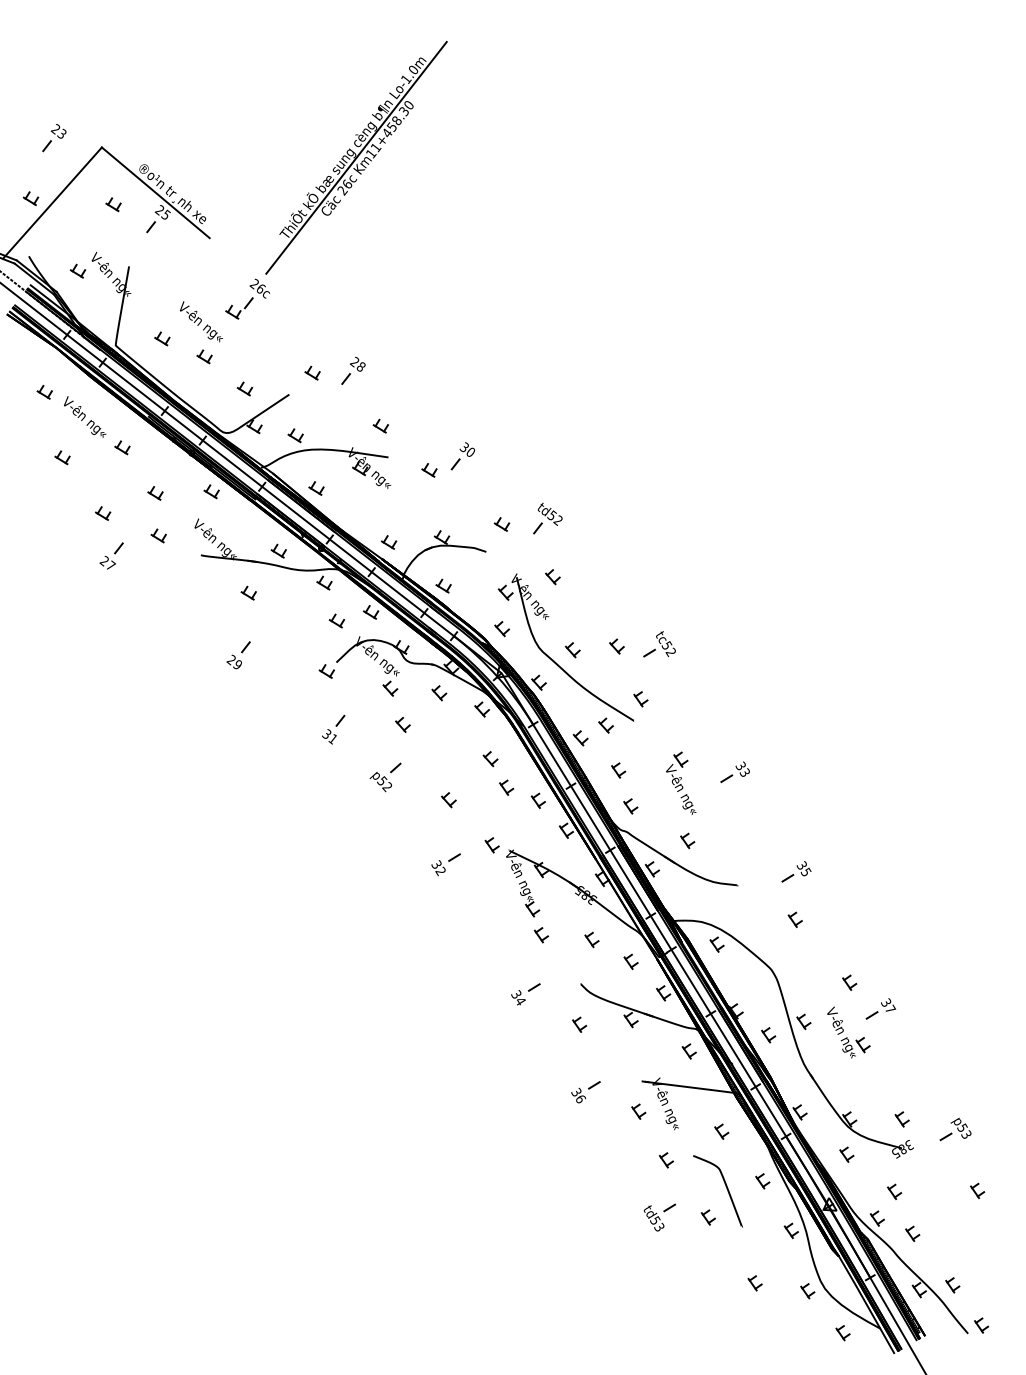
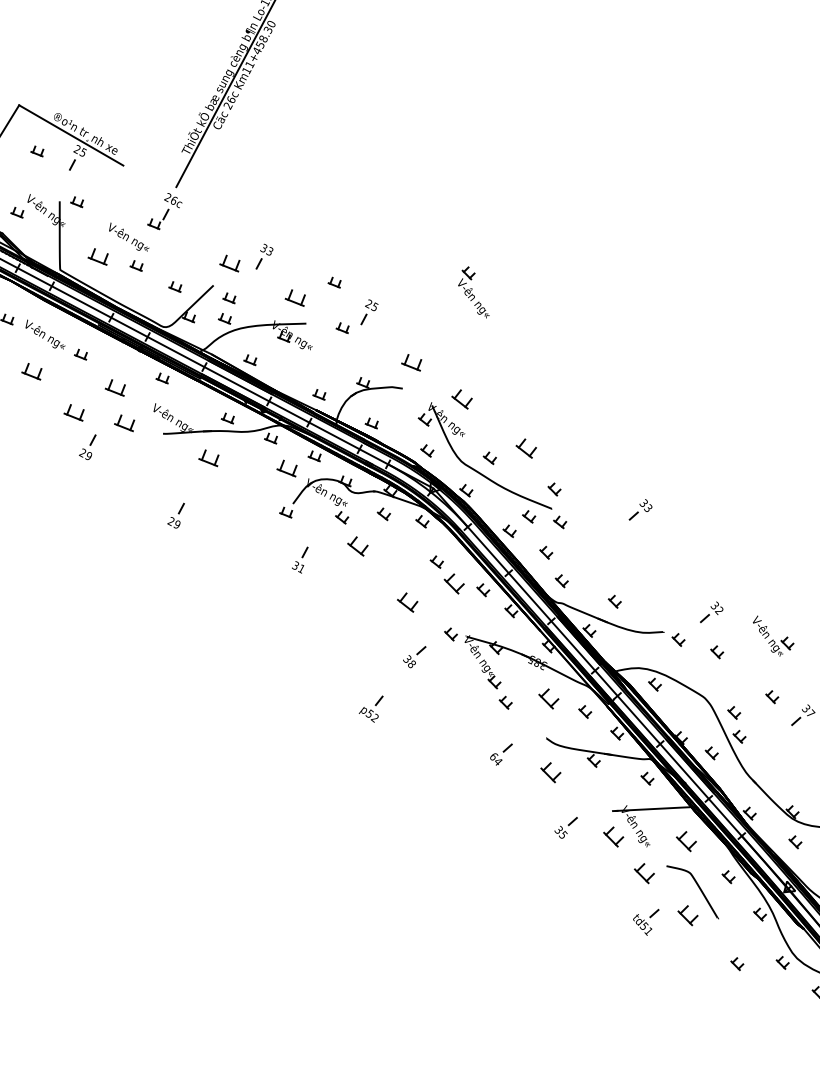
part: (148, 270) -> (76, 201), added
part: (162, 338) -> (98, 257), size x1.6
text: (357, 364) -> (266, 250), 28 -> 33
part: (312, 372) -> (229, 263), size x1.6
part: (304, 412) -> (229, 298), added
part: (429, 416) -> (334, 283), added
part: (380, 425) -> (294, 297), size x1.6
text: (467, 449) -> (371, 305), 30 -> 25
part: (62, 457) -> (32, 372), size x1.6
part: (155, 493) -> (115, 388), size x1.6
part: (103, 513) -> (74, 413), size x1.6
part: (547, 518) -> (449, 351), removed
part: (501, 524) -> (411, 363), size x1.6
part: (158, 535) -> (124, 423), size x1.6
text: (110, 565) -> (88, 455), 27 -> 29
part: (552, 577) -> (462, 400), size x1.6
part: (248, 592) -> (208, 458), size x1.6
part: (336, 620) -> (286, 468), size x1.6
part: (659, 644) -> (562, 440), removed
part: (616, 646) -> (526, 448), size x1.6
part: (238, 655) -> (176, 516), moved
part: (402, 724) -> (357, 546), size x1.6
part: (640, 738) -> (560, 522), added
part: (734, 772) -> (639, 509), moved
part: (385, 777) -> (371, 710), moved
part: (681, 782) -> (472, 292), moved
part: (506, 787) -> (454, 583), size x1.6
part: (448, 800) -> (407, 603), size x1.6
text: (440, 871) -> (411, 664), 32 -> 38
text: (805, 871) -> (718, 610), 35 -> 32
part: (752, 897) -> (678, 639), added
part: (591, 940) -> (548, 700), size x1.6
part: (802, 993) -> (734, 713), added
text: (516, 994) -> (493, 756), 34 -> 64
part: (579, 1024) -> (551, 772), size x1.6
part: (848, 1032) -> (773, 635), moved
text: (580, 1098) -> (563, 834), 36 -> 35
part: (638, 1111) -> (613, 836), size x1.6
part: (721, 1131) -> (686, 841), size x1.6
part: (665, 1160) -> (643, 874), size x1.6
part: (708, 1217) -> (688, 915), size x1.6
text: (659, 1227) -> (648, 931), td53 -> td51

